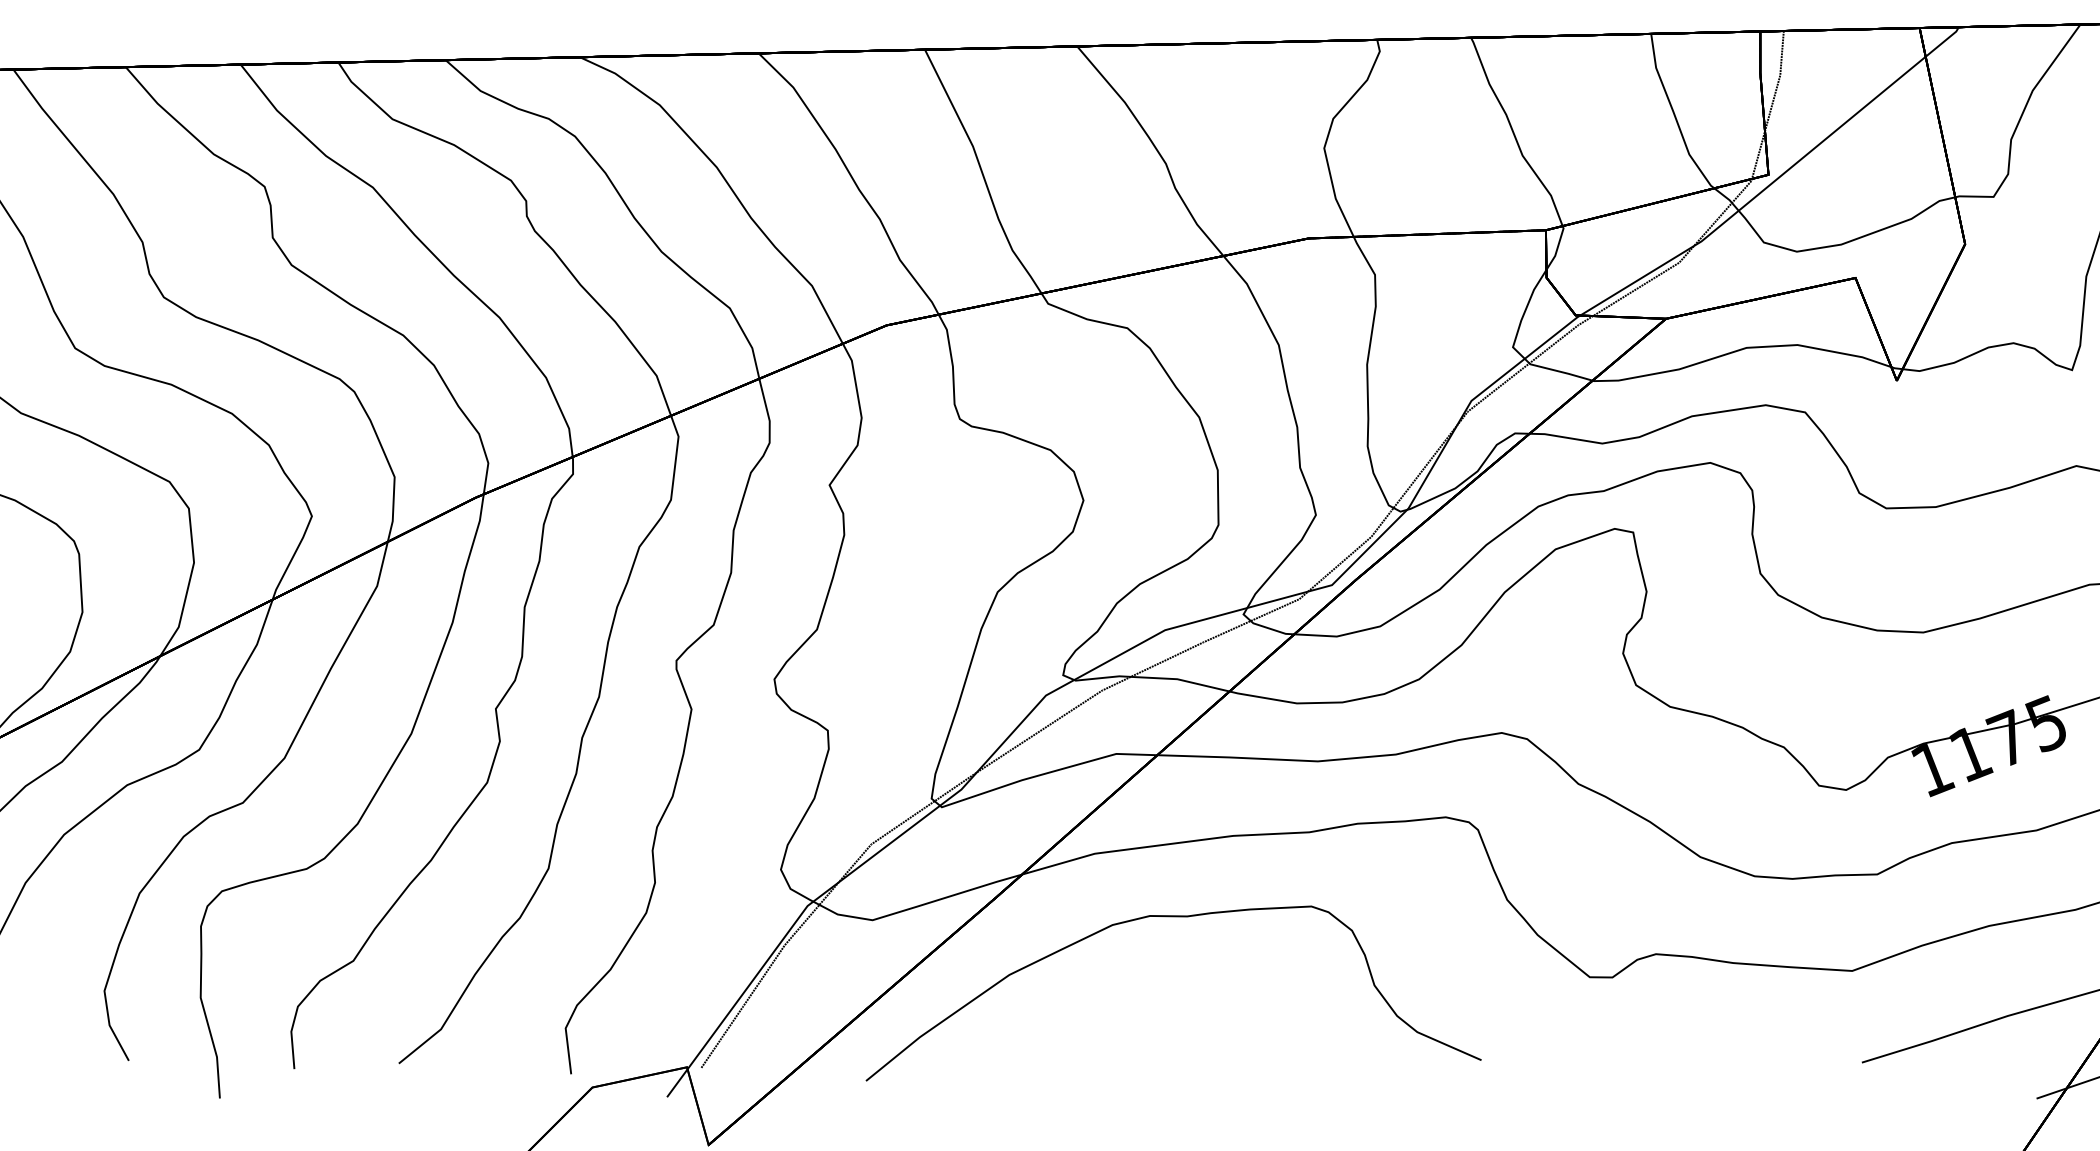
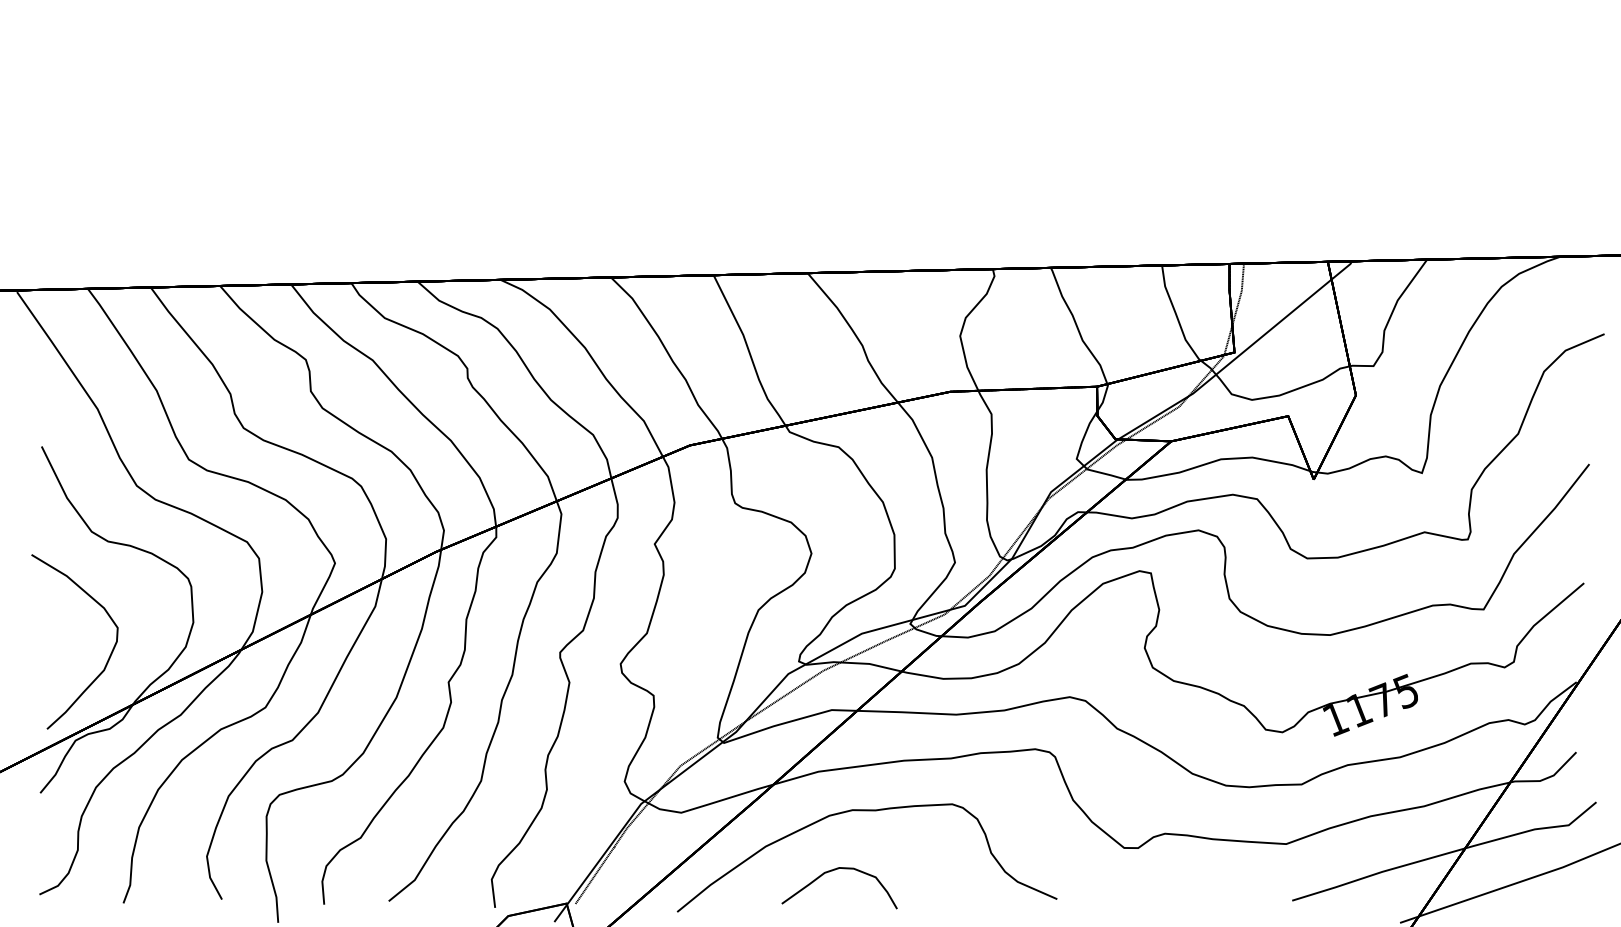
curve: (1117, 1015) -> (832, 871), added

